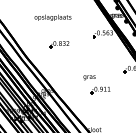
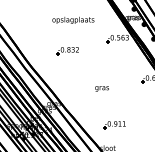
text: (53, 16) -> (73, 19), moved
part: (100, 90) -> (114, 125), moved

